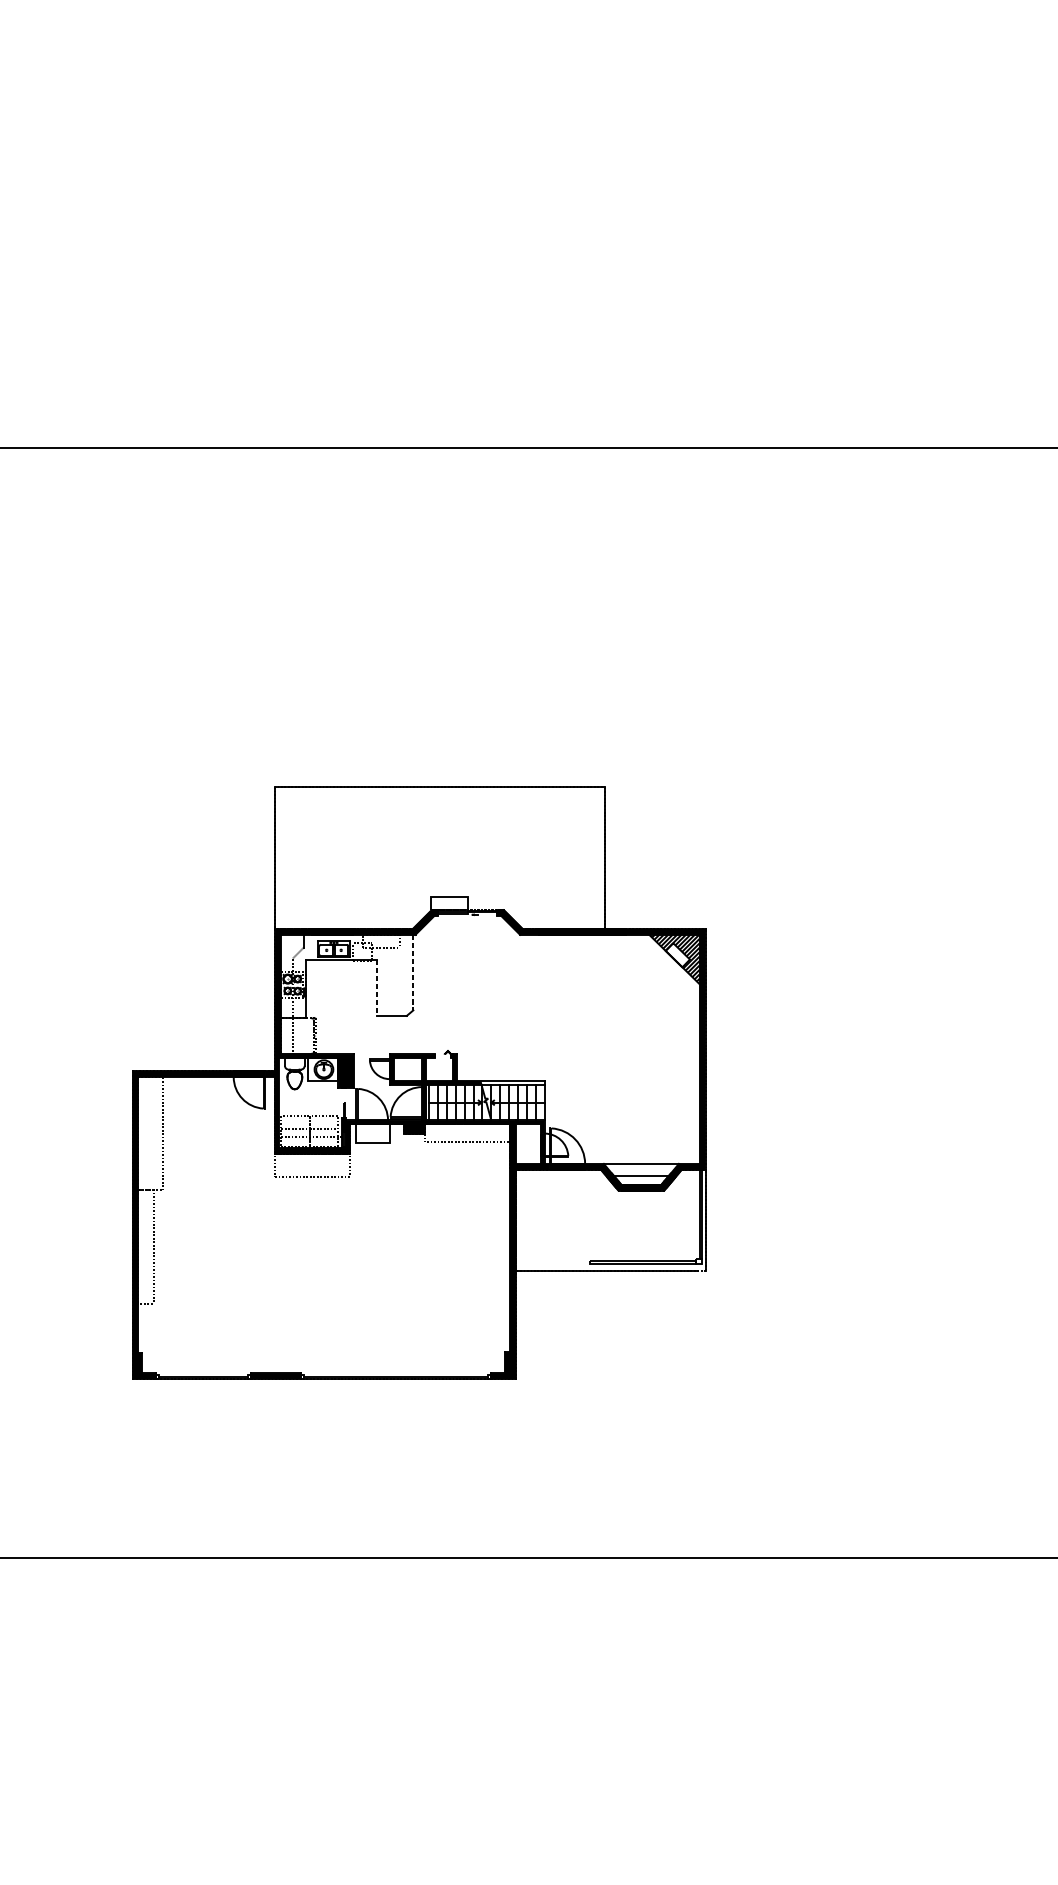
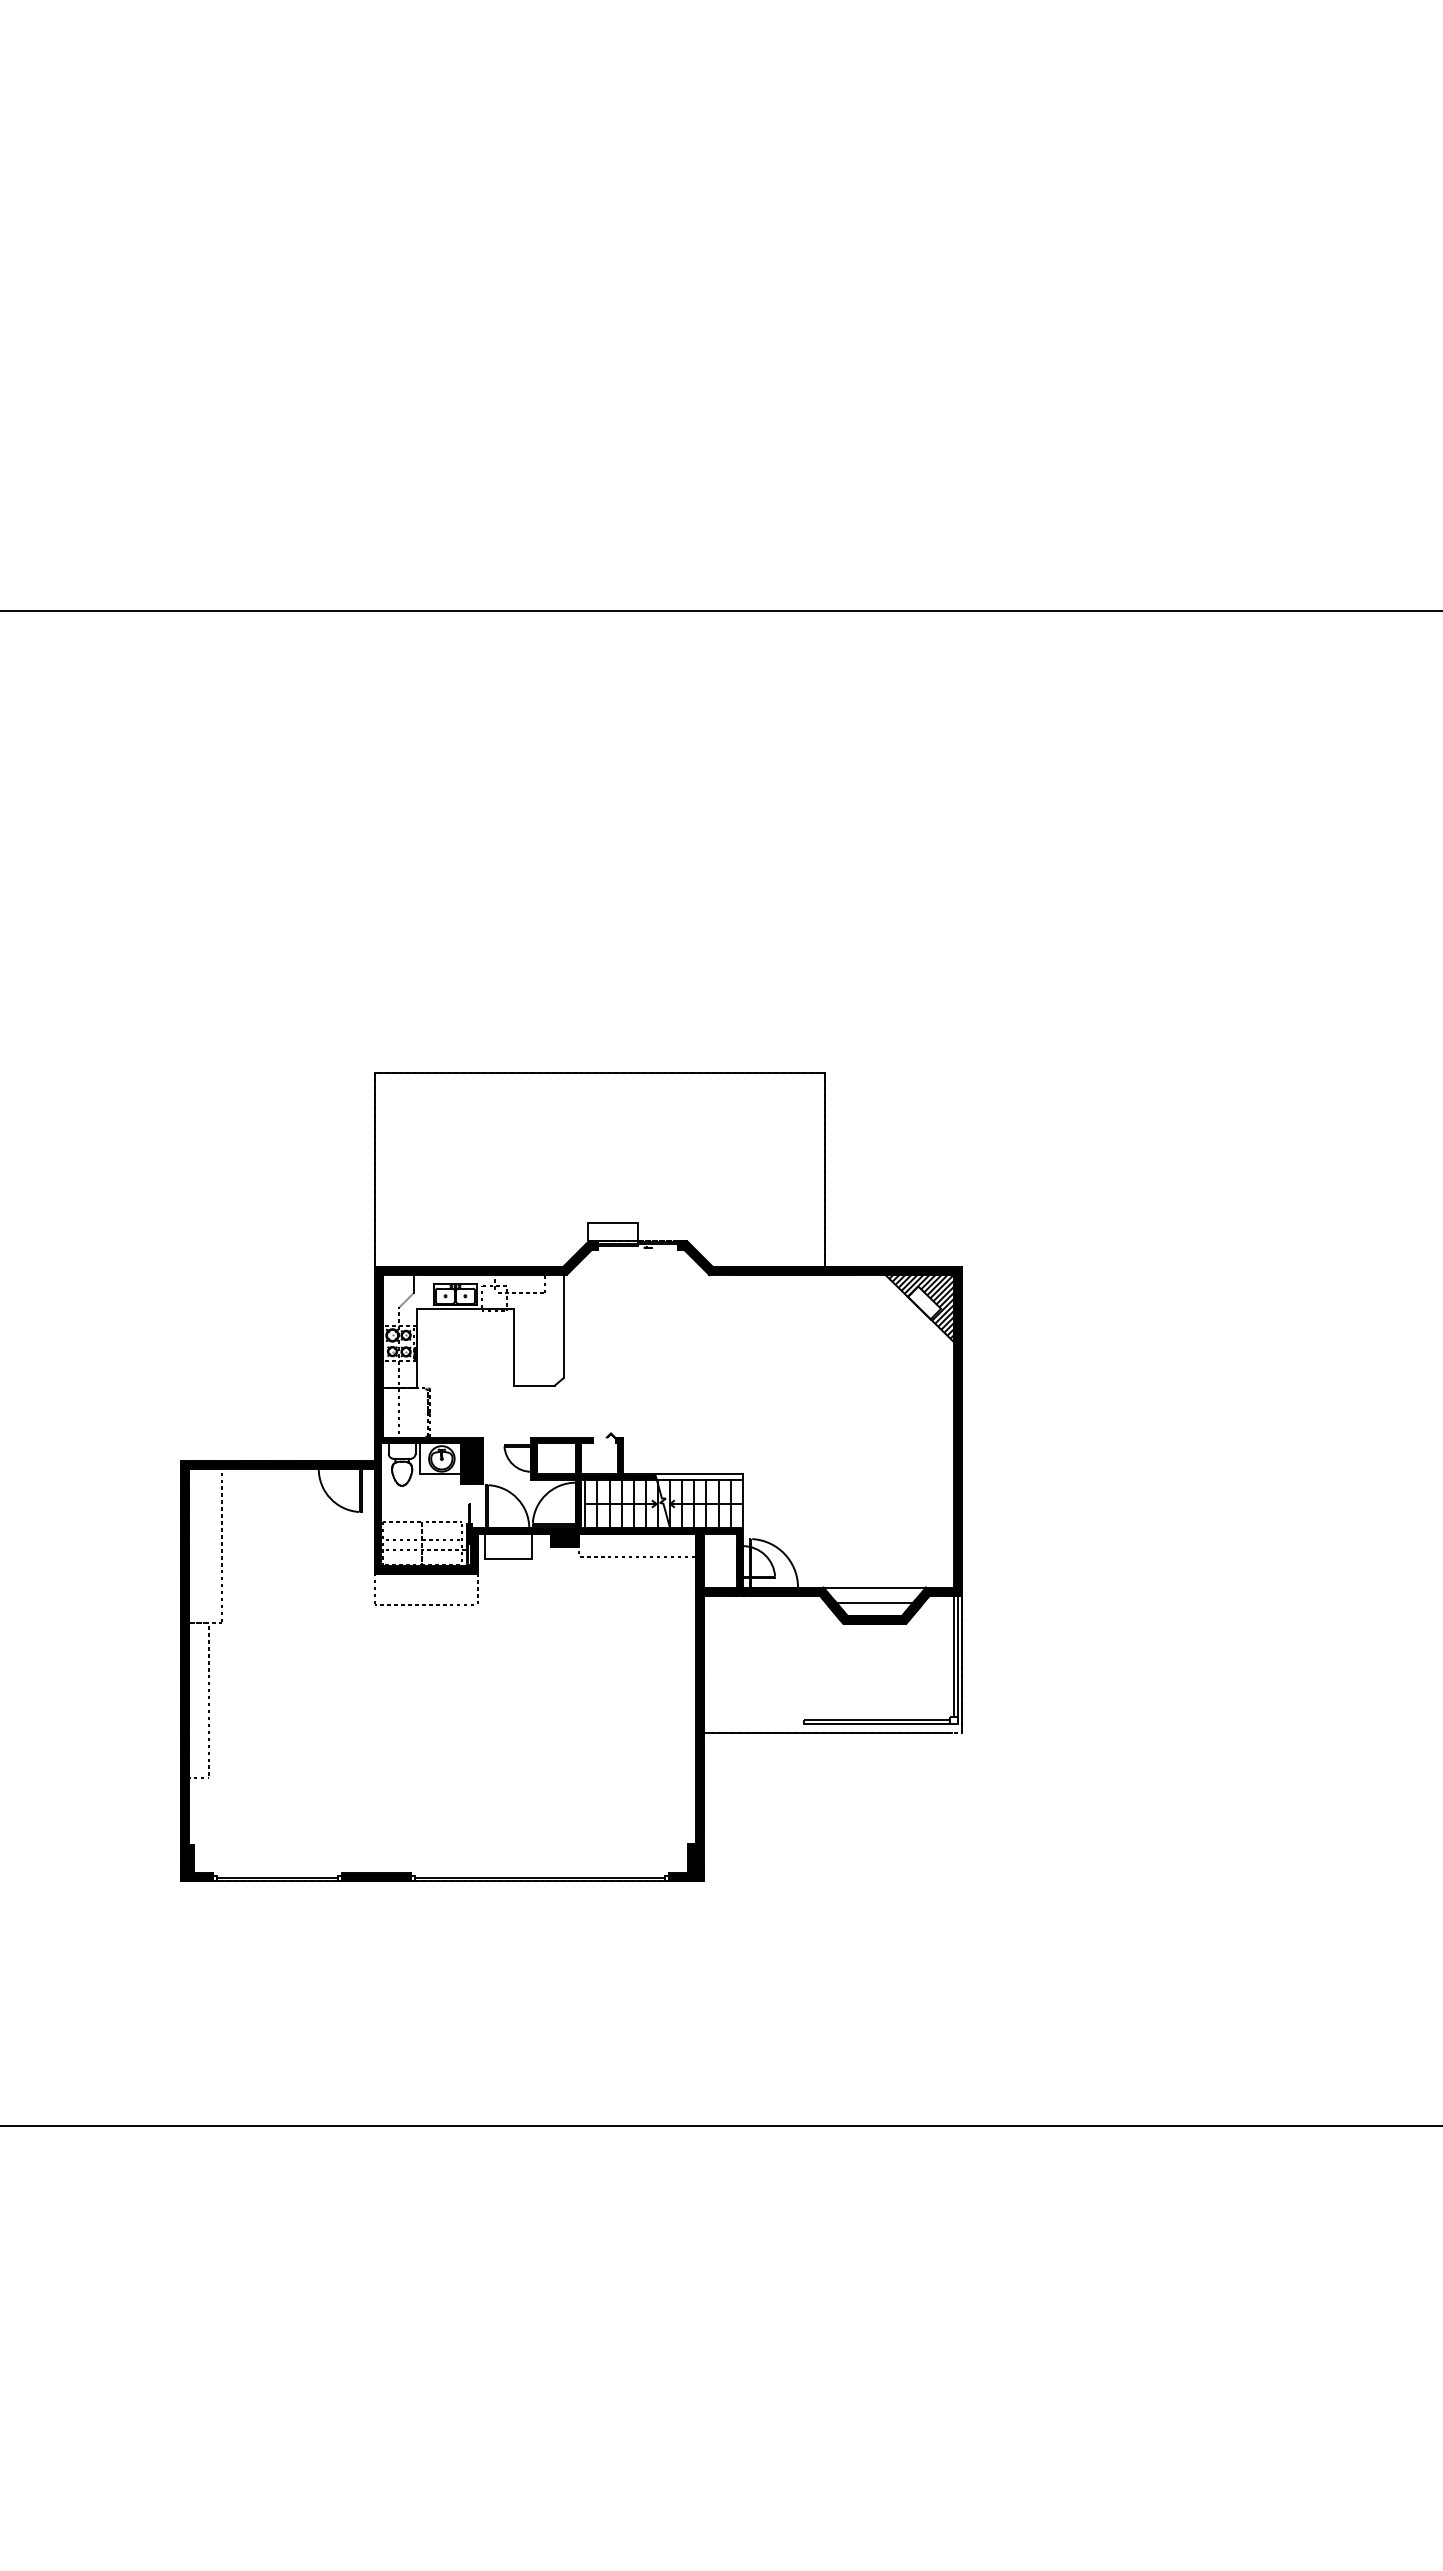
line: (413, 972) -> (563, 1326), dashed -> solid
line: (376, 987) -> (513, 1347), dashed -> solid

